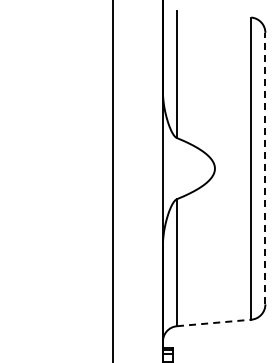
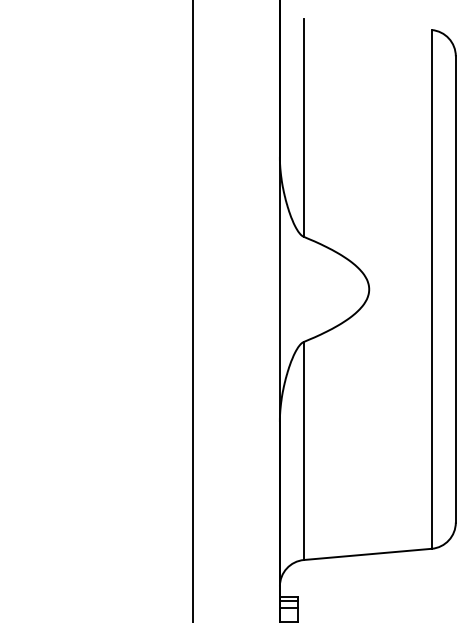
line: (265, 168) -> (455, 289), dashed -> solid
line: (214, 322) -> (368, 553), dashed -> solid

